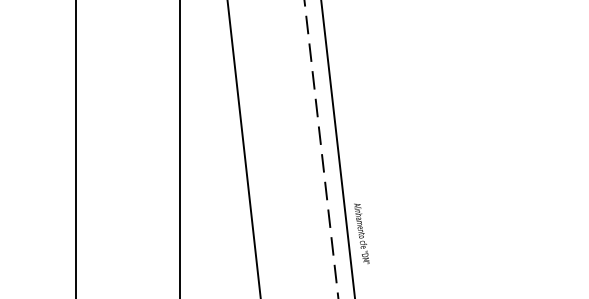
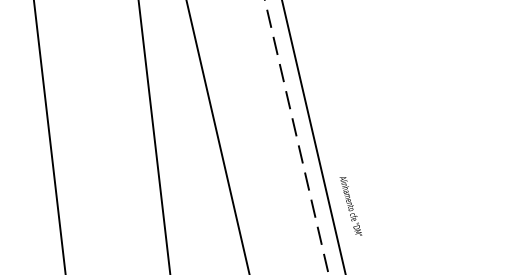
text: (361, 233) -> (350, 206), moved

